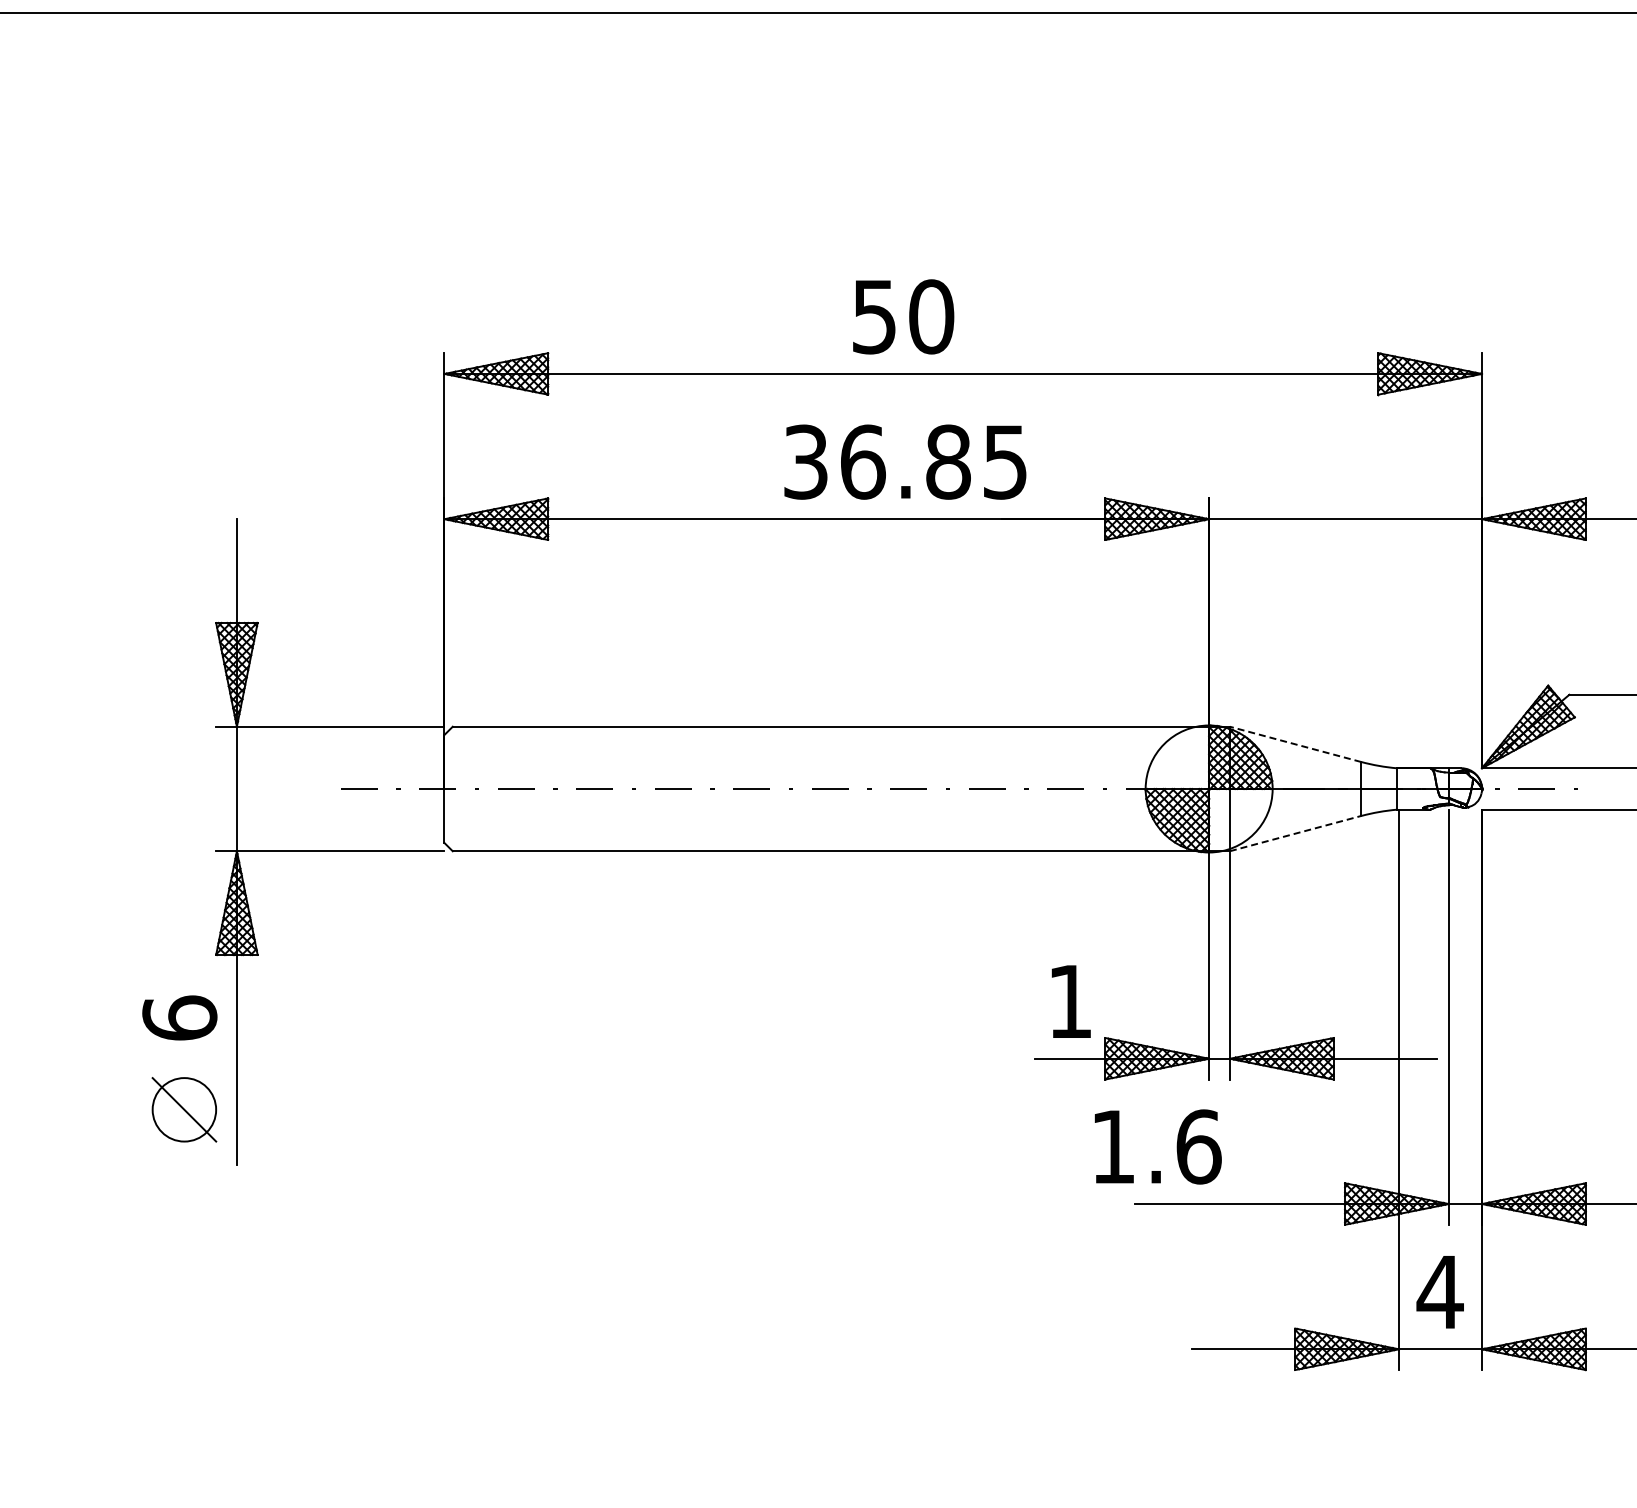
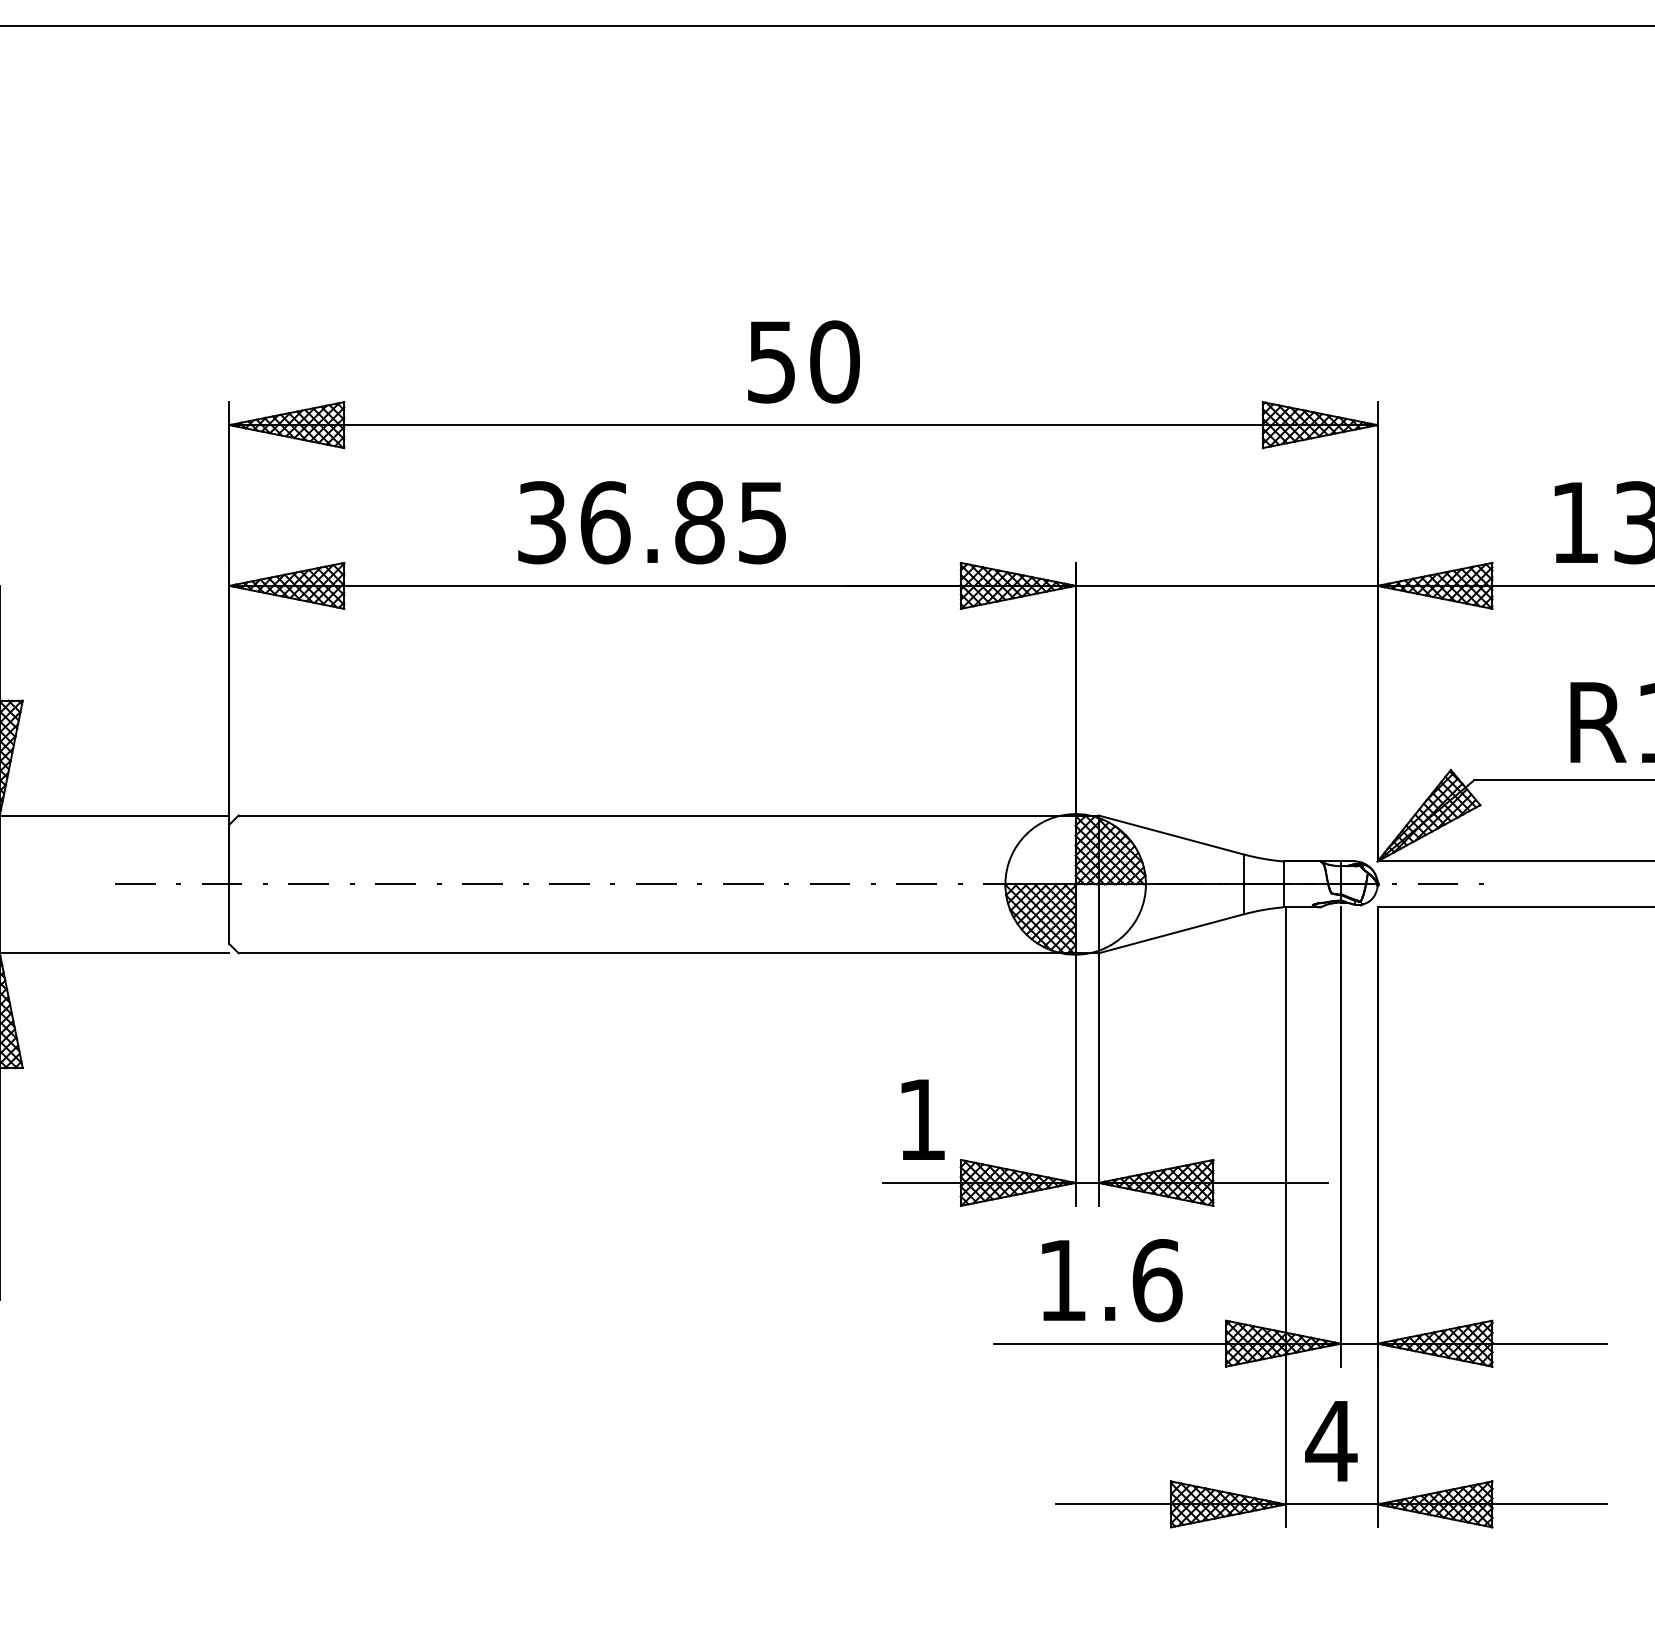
text: (903, 316) -> (803, 361), moved
text: (905, 461) -> (652, 522), moved
line: (1295, 744) -> (1171, 835), dashed -> solid
line: (1296, 833) -> (1172, 933), dashed -> solid
text: (1157, 1146) -> (1111, 1280), moved

